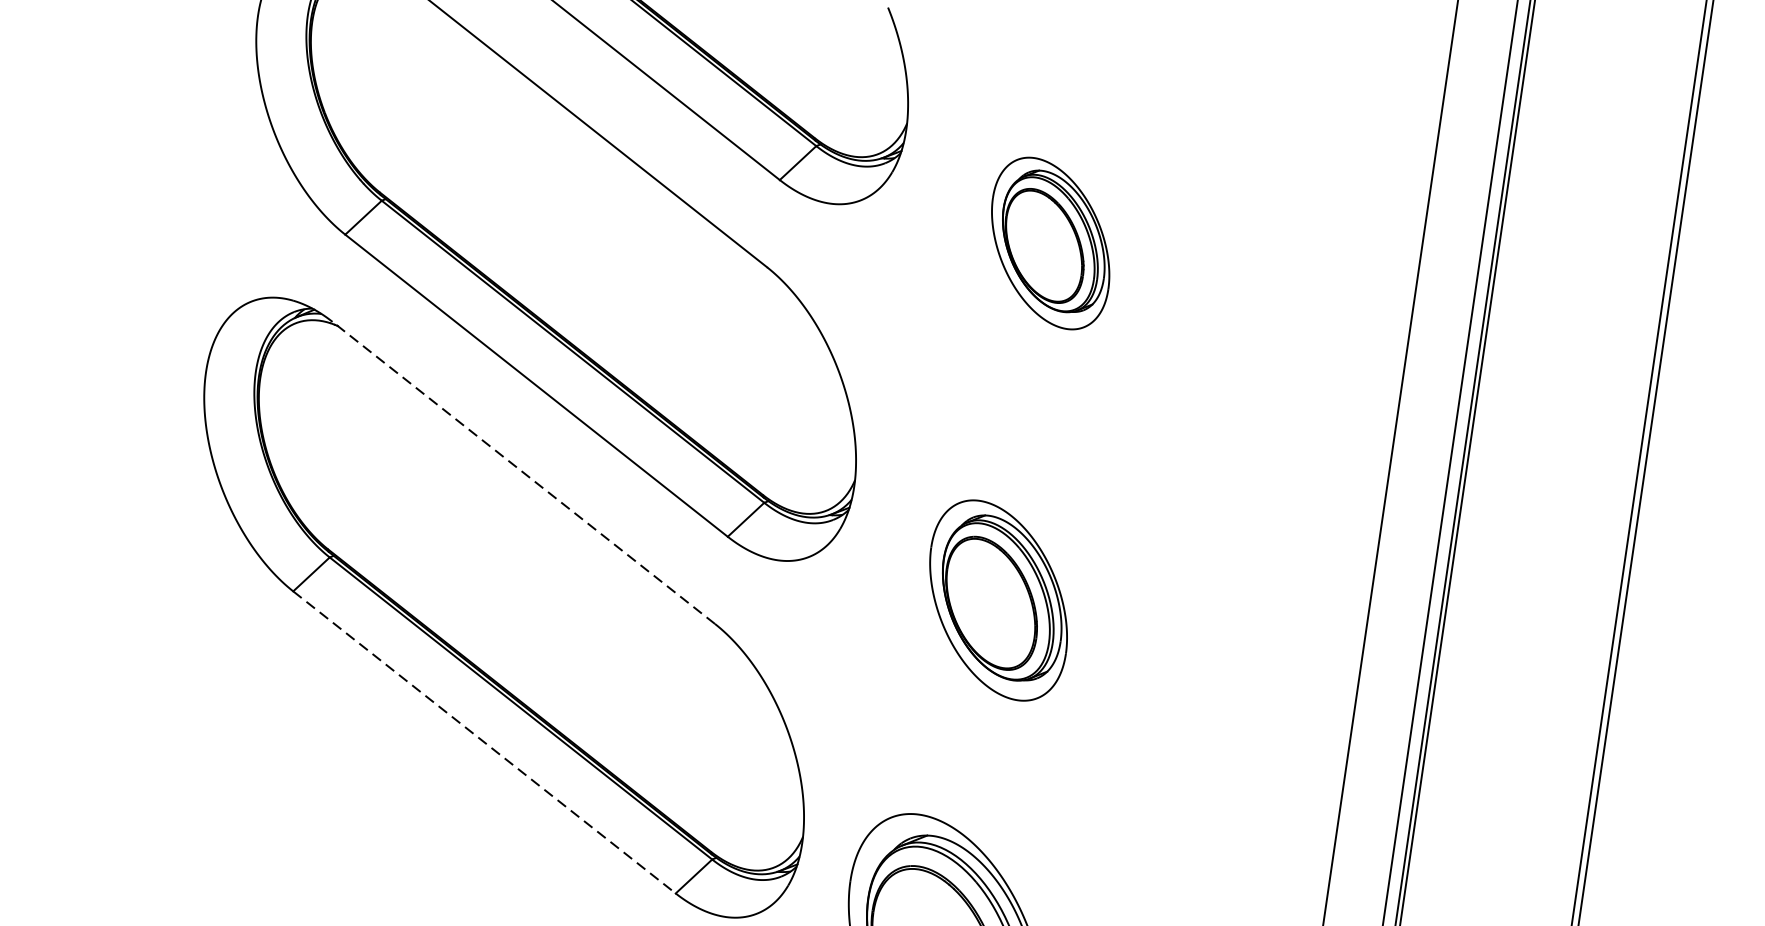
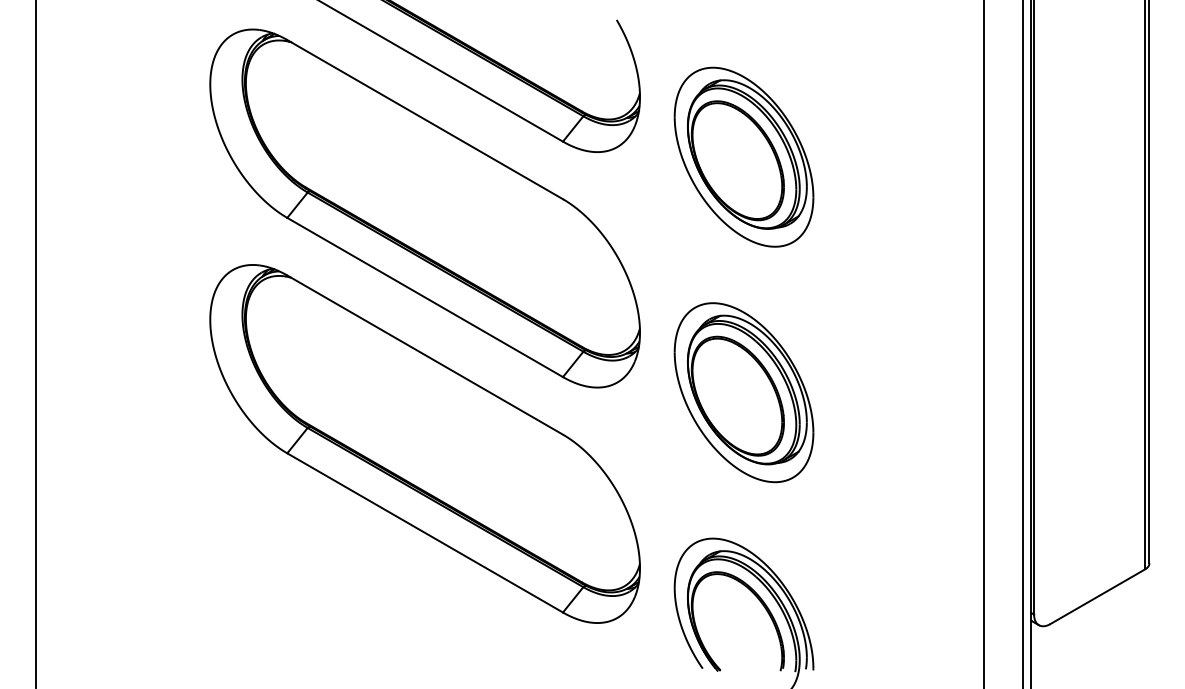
part: (1050, 242) -> (743, 156), size x1.67
line: (522, 471) -> (424, 354), dashed -> solid
part: (997, 600) -> (743, 392), size x1.43
line: (484, 743) -> (425, 533), dashed -> solid

